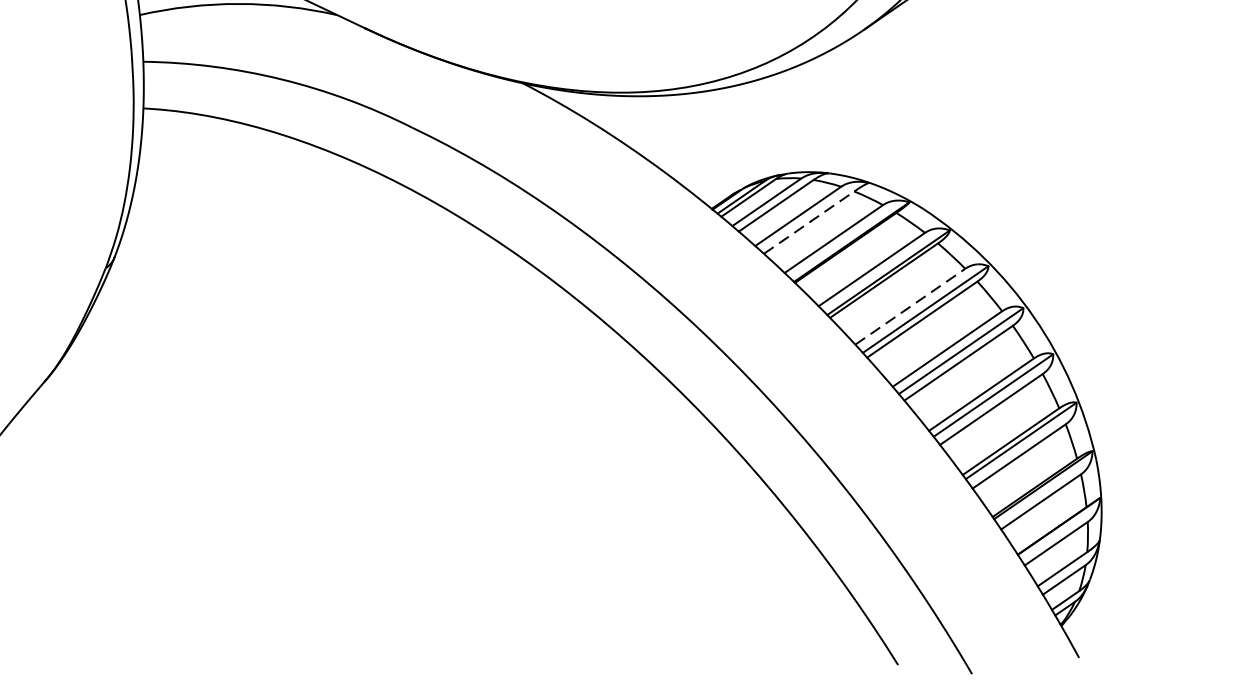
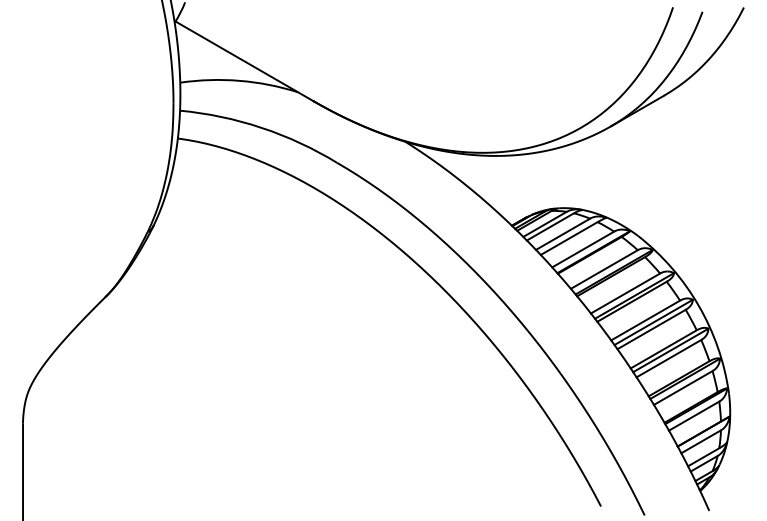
line: (809, 222) -> (569, 238), dashed -> solid
line: (910, 306) -> (625, 293), dashed -> solid

